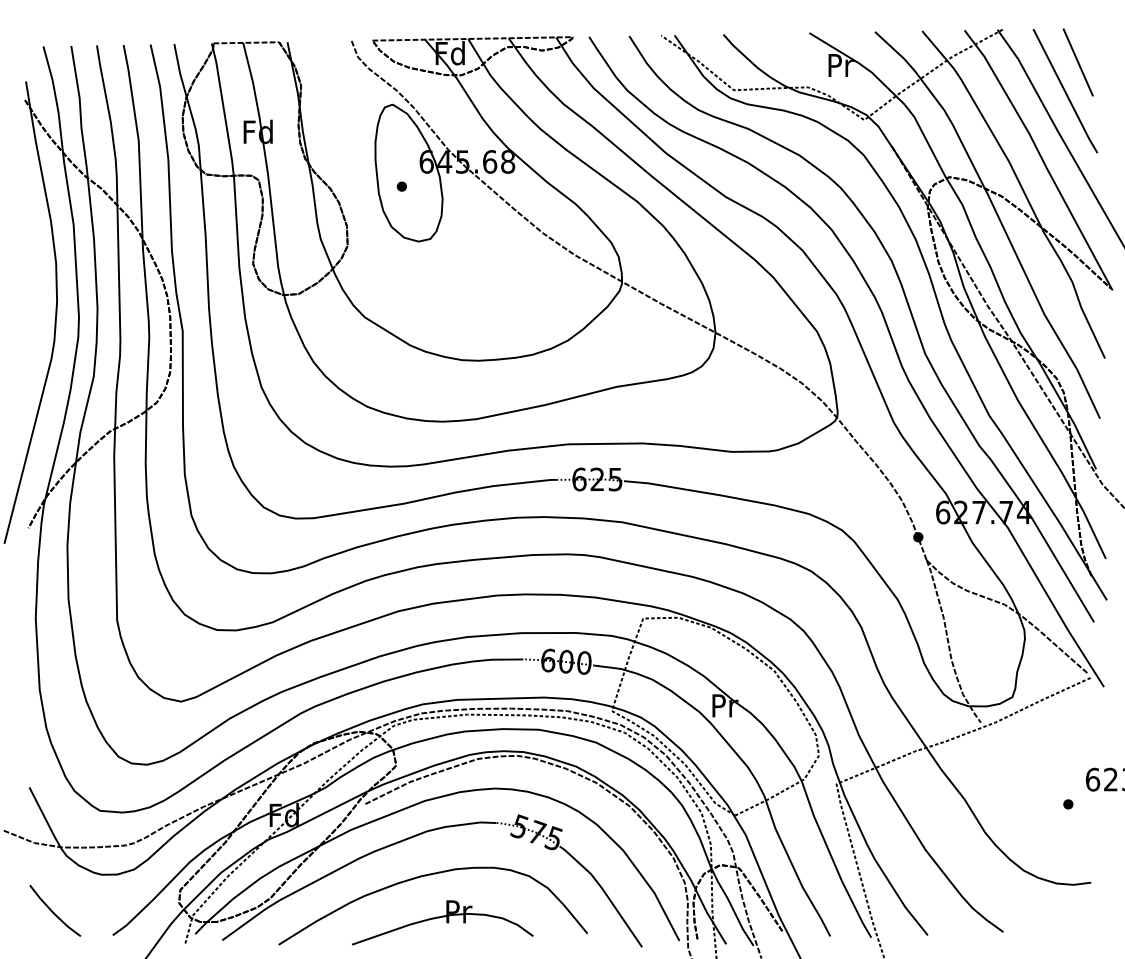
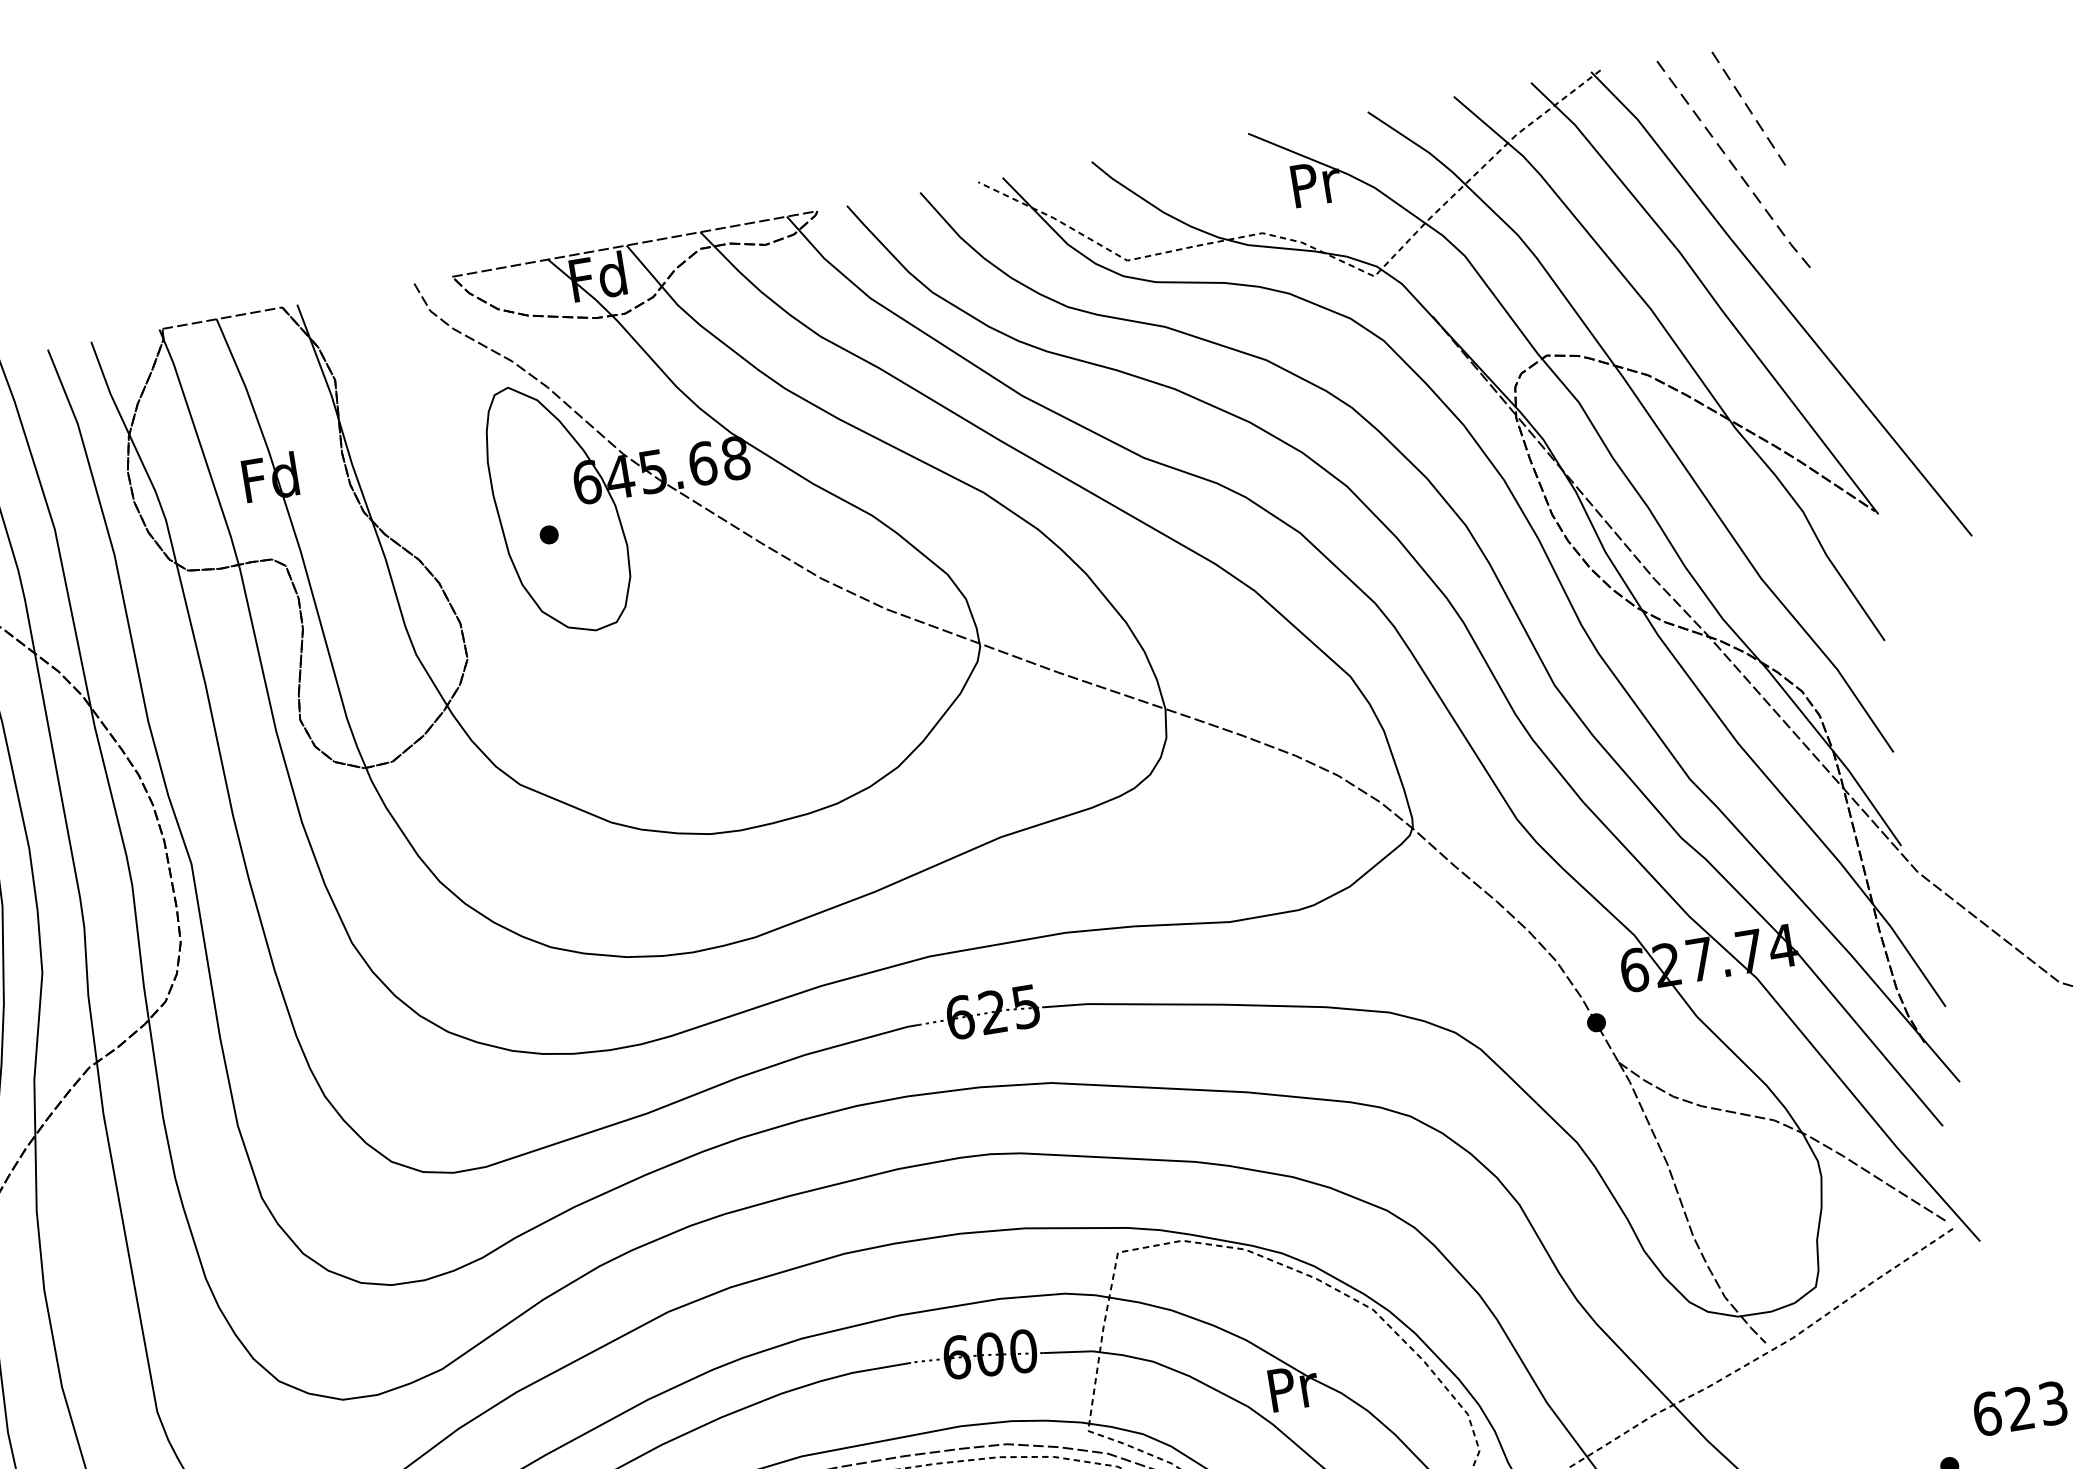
line: (1078, 62) -> (1748, 107), solid -> dashed
line: (1065, 91) -> (1733, 164), solid -> dashed

